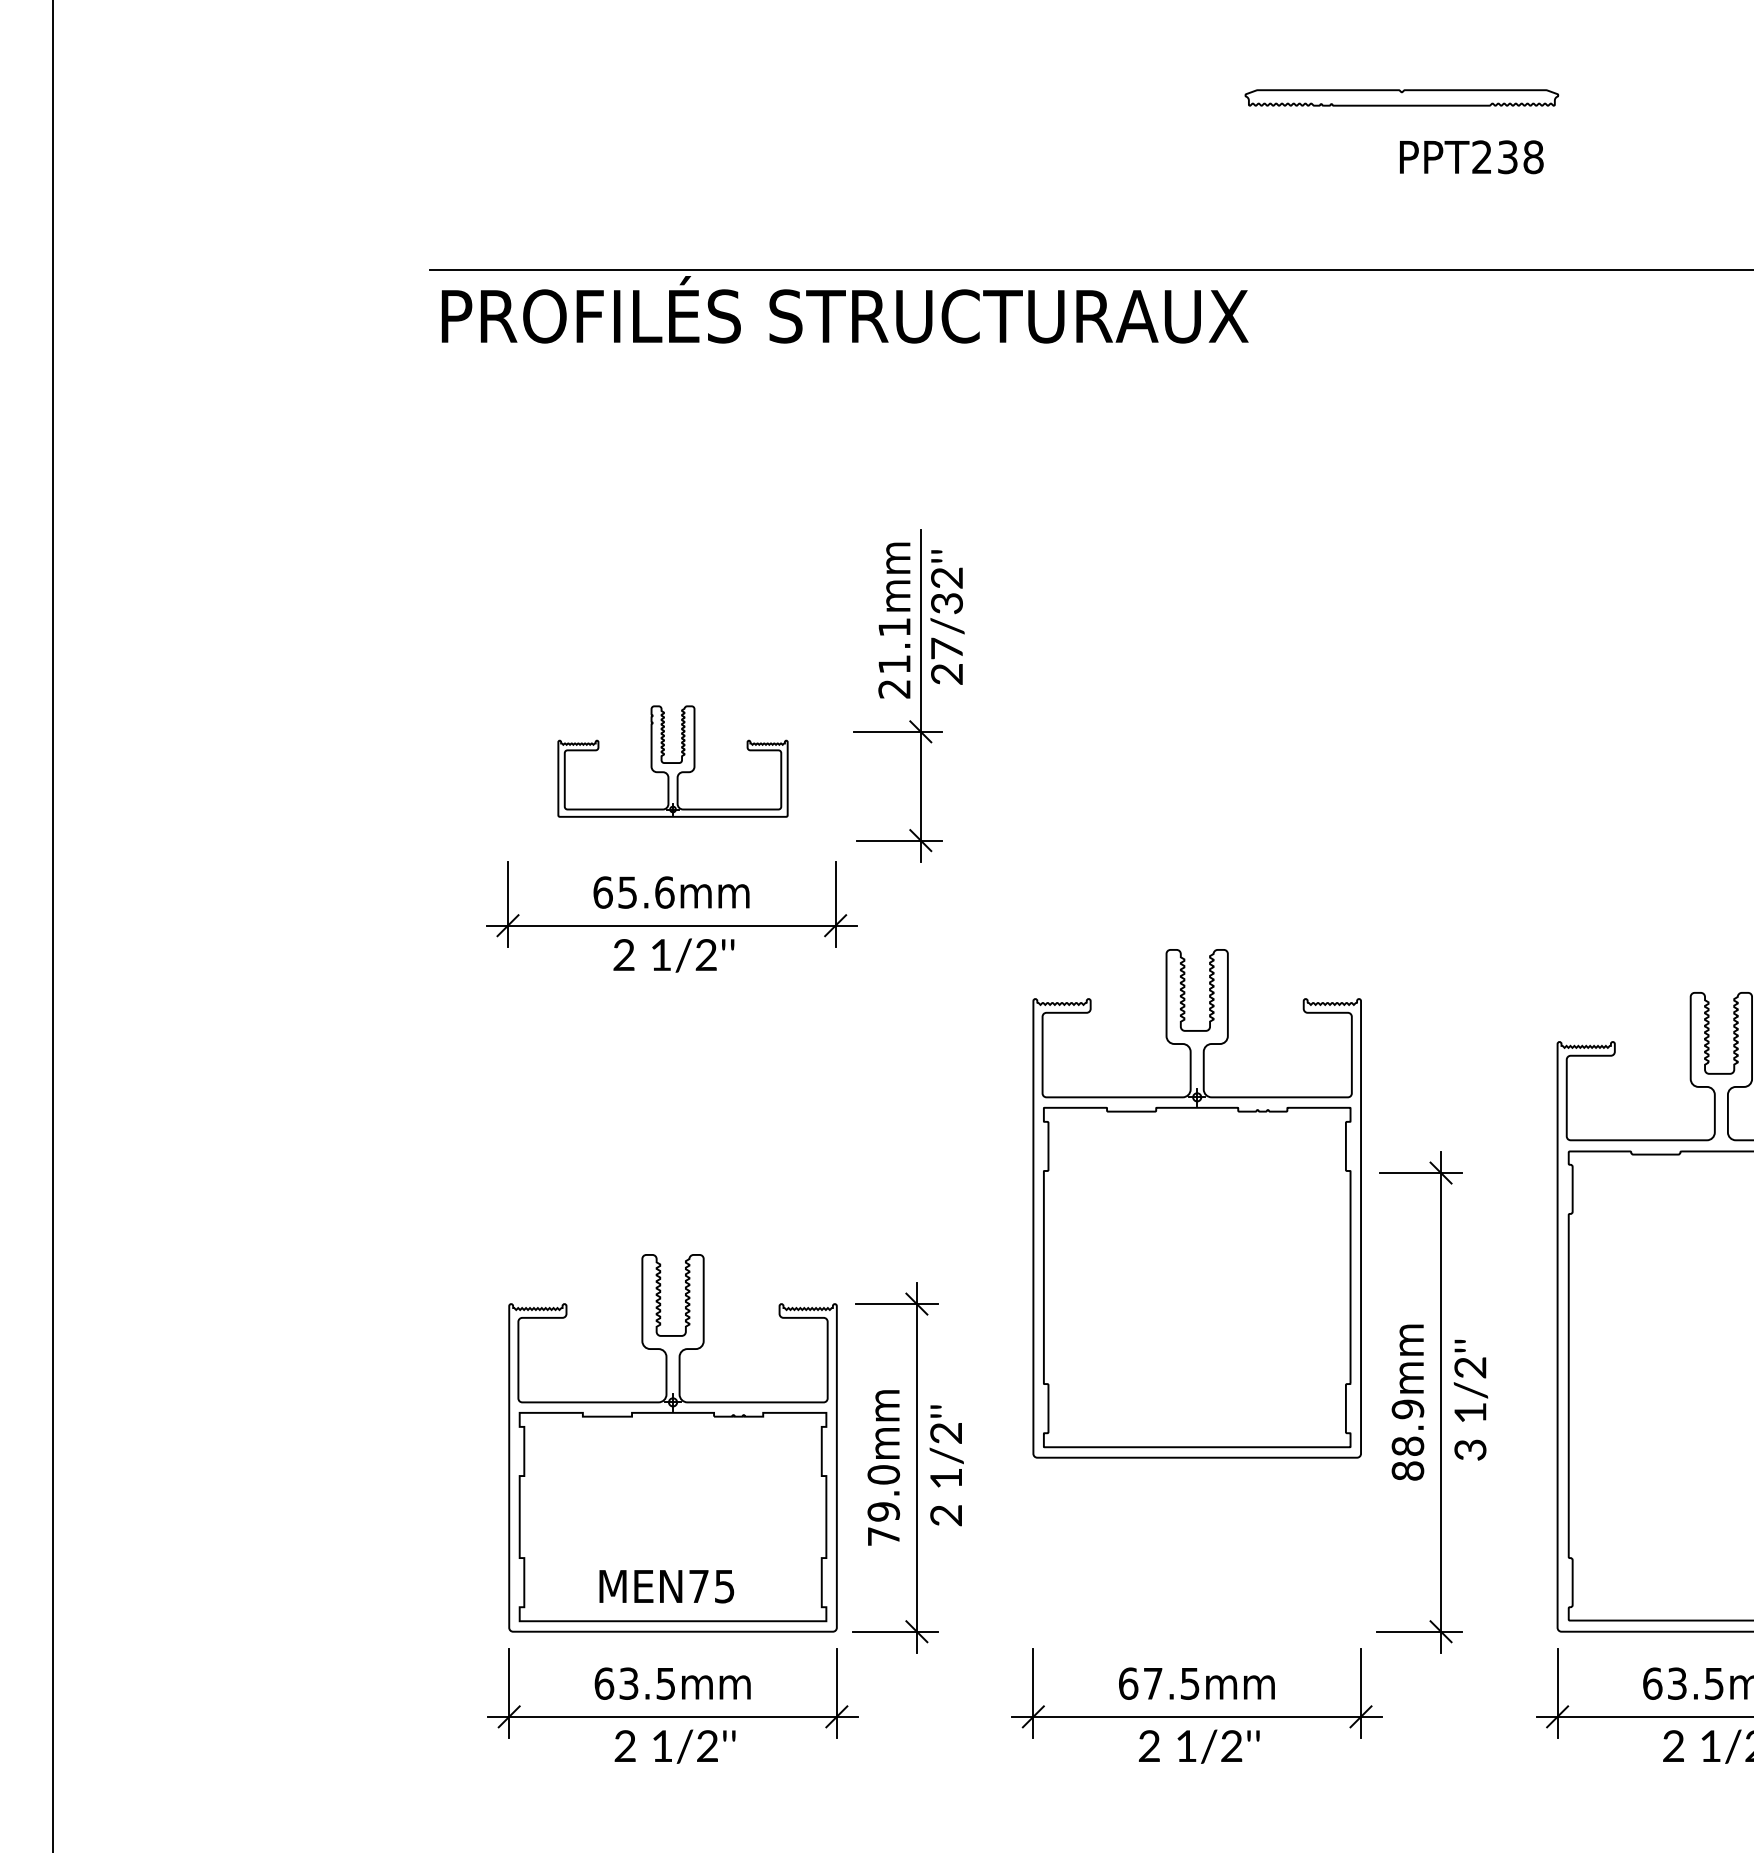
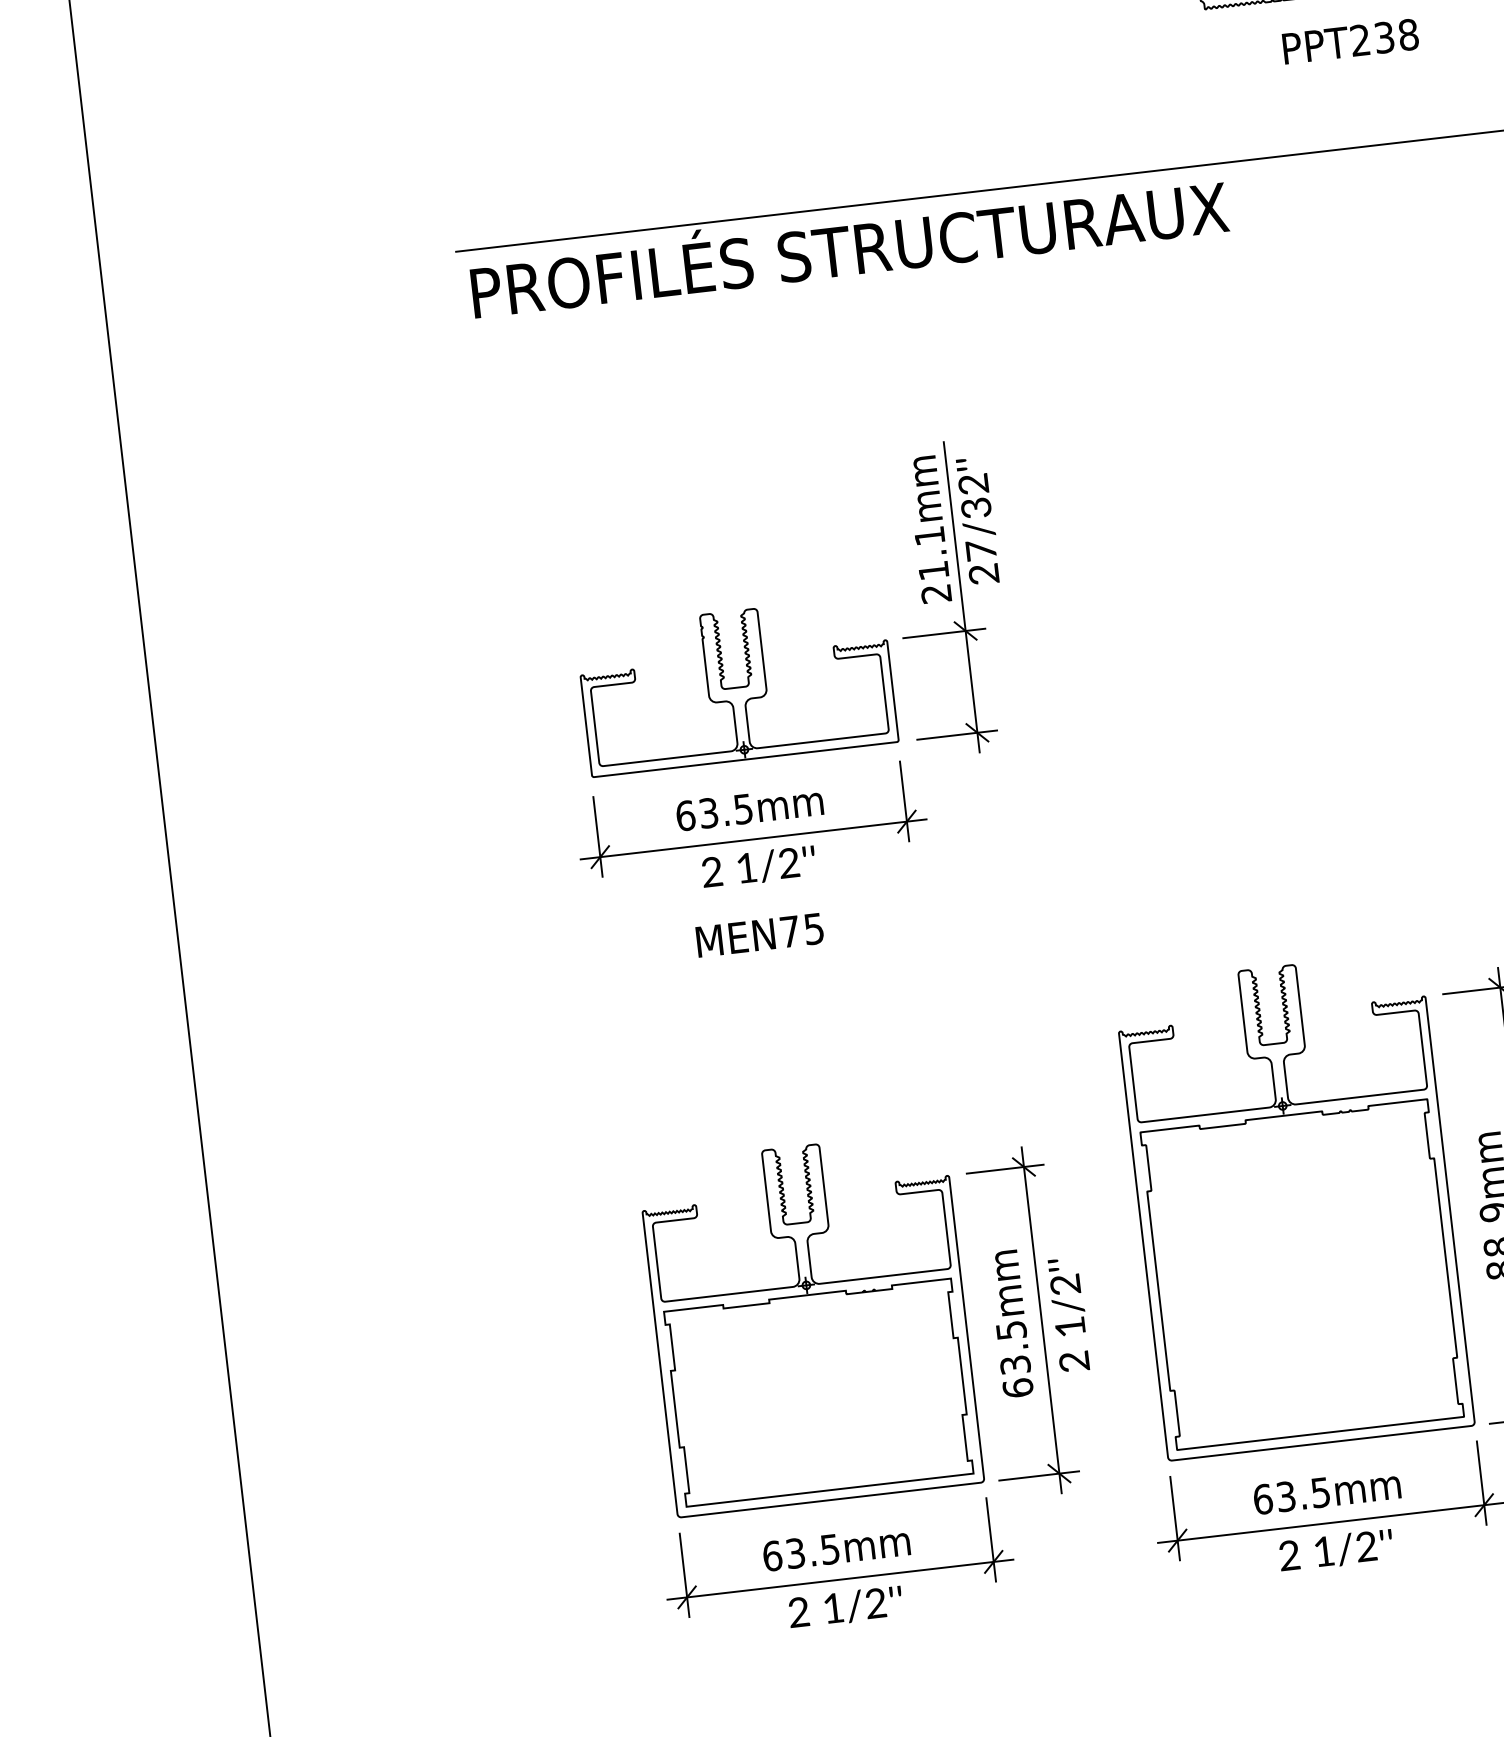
text: (1471, 157) -> (1350, 41), moved
part: (672, 761) -> (736, 685), size x1.43
text: (646, 892) -> (726, 811), 65.6mm -> 63.5mm
part: (1196, 1203) -> (1293, 1205), moved
text: (883, 1505) -> (1014, 1359), 79.0mm -> 63.5mm
text: (666, 1586) -> (759, 935), moved
text: (1152, 1683) -> (1285, 1496), 67.5mm -> 63.5mm

